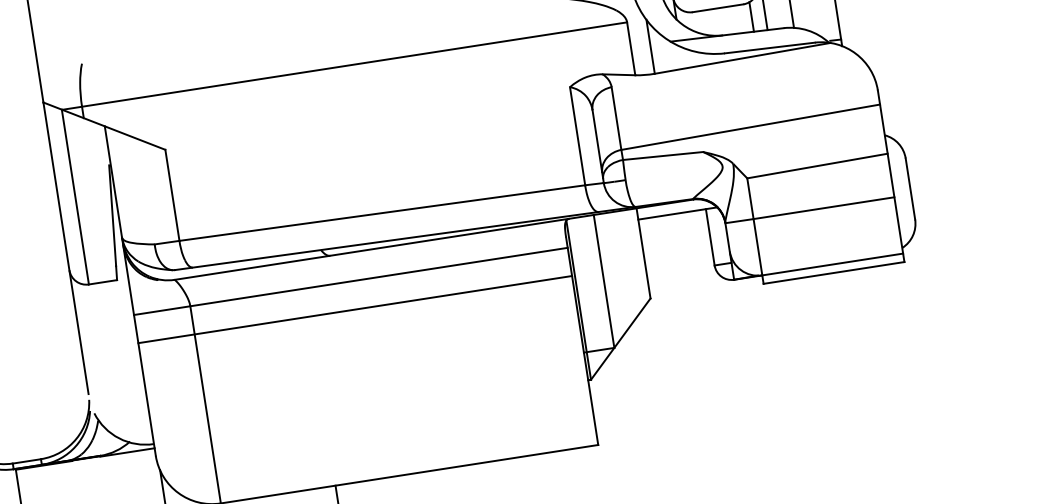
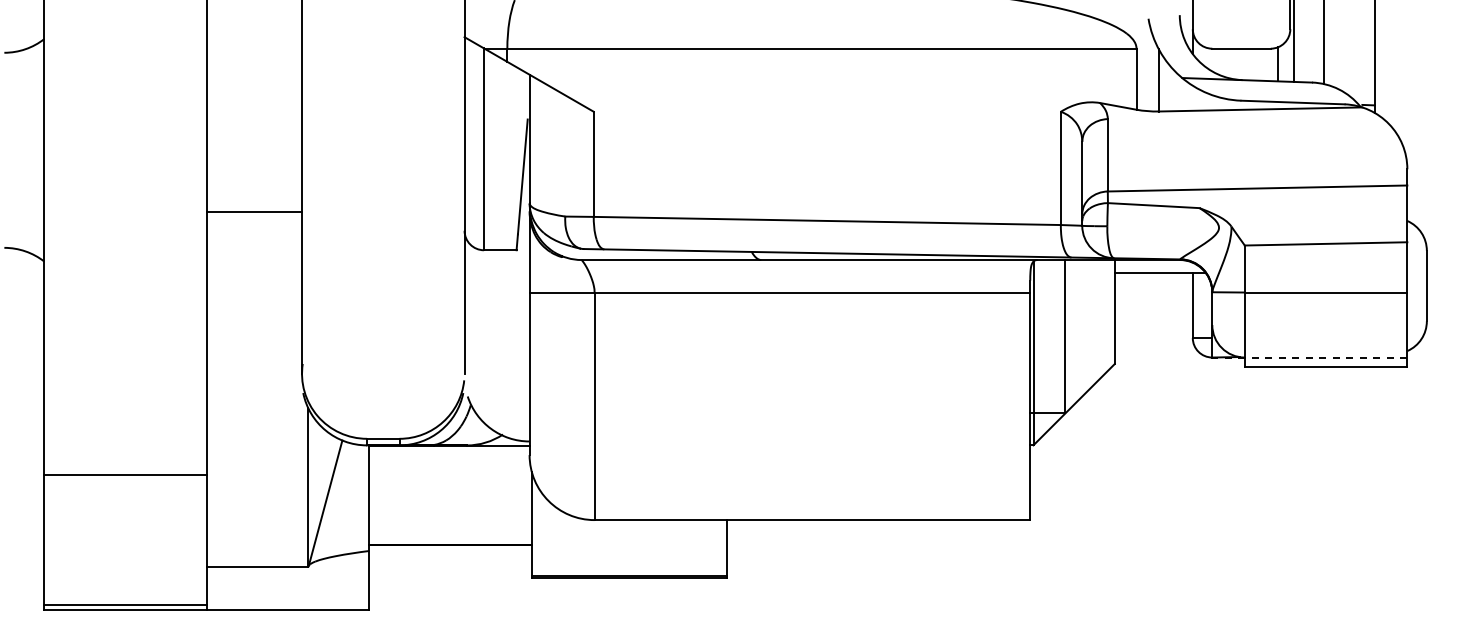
line: (818, 266) -> (1309, 357), solid -> dashed
line: (354, 310) -> (779, 325), removed

